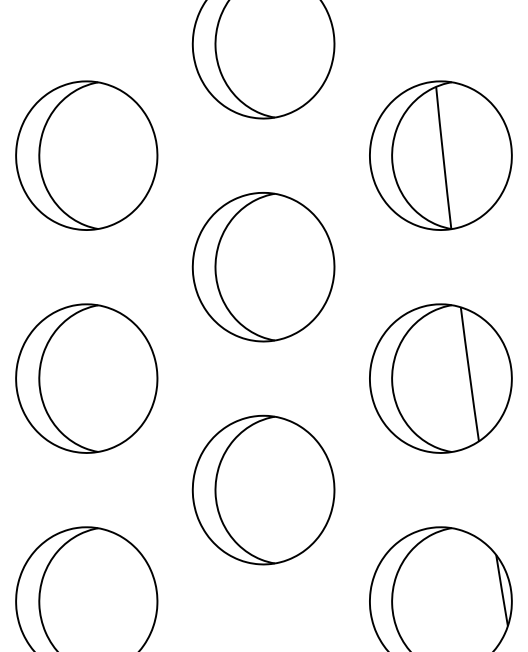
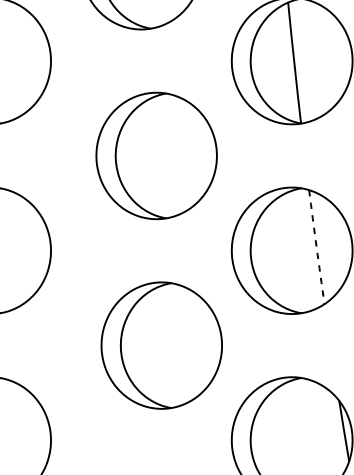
part: (263, 267) -> (156, 156), moved
arc: (469, 374) -> (316, 247), solid -> dashed
part: (263, 489) -> (161, 345), moved

